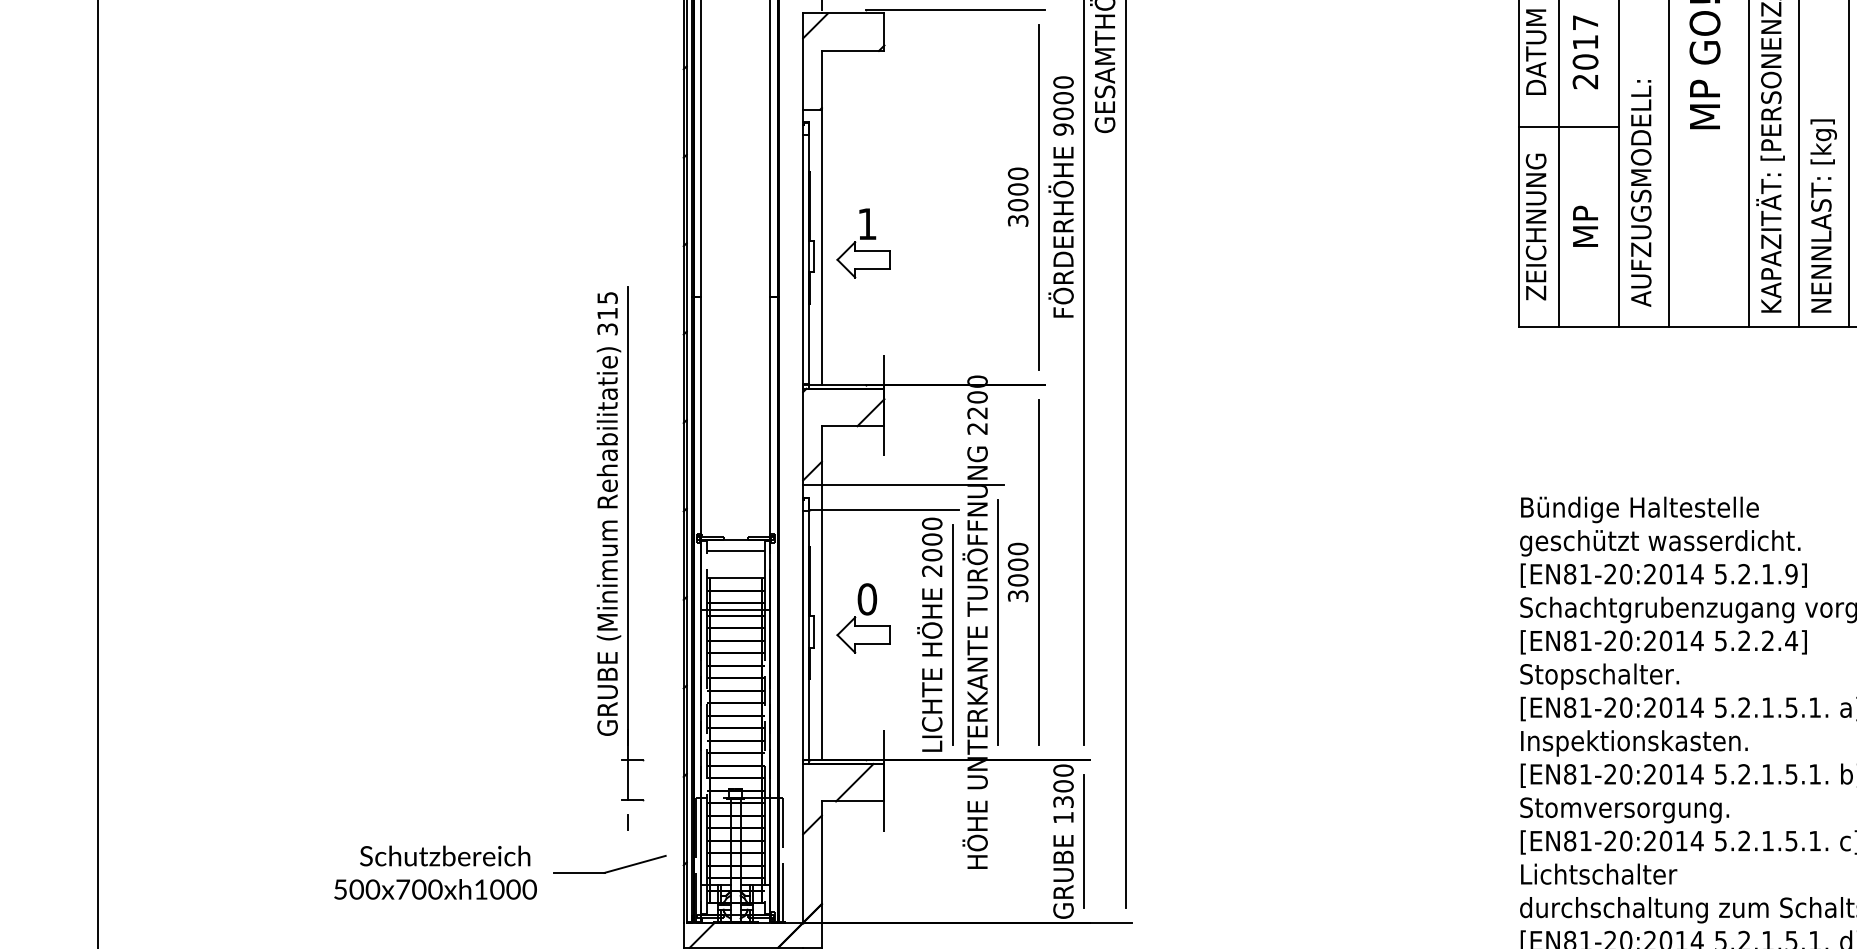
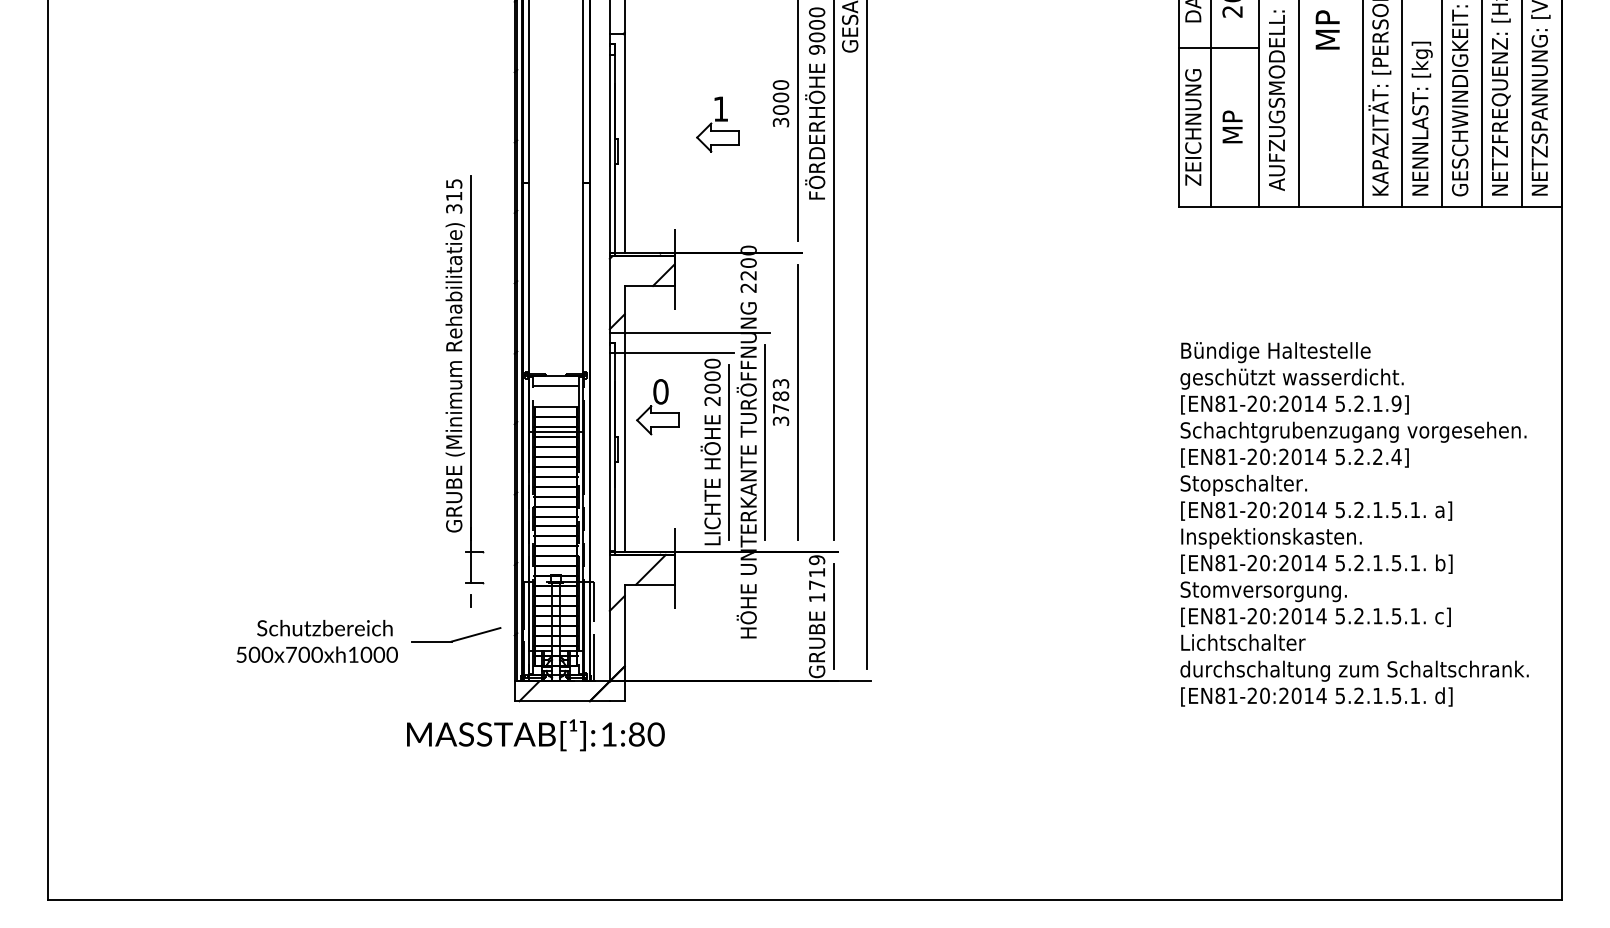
part: (863, 243) -> (717, 124), moved
text: (1017, 563) -> (780, 395), 3000 -> 3783
part: (863, 619) -> (657, 407), moved
text: (1062, 786) -> (816, 572), 1300 -> 1719

